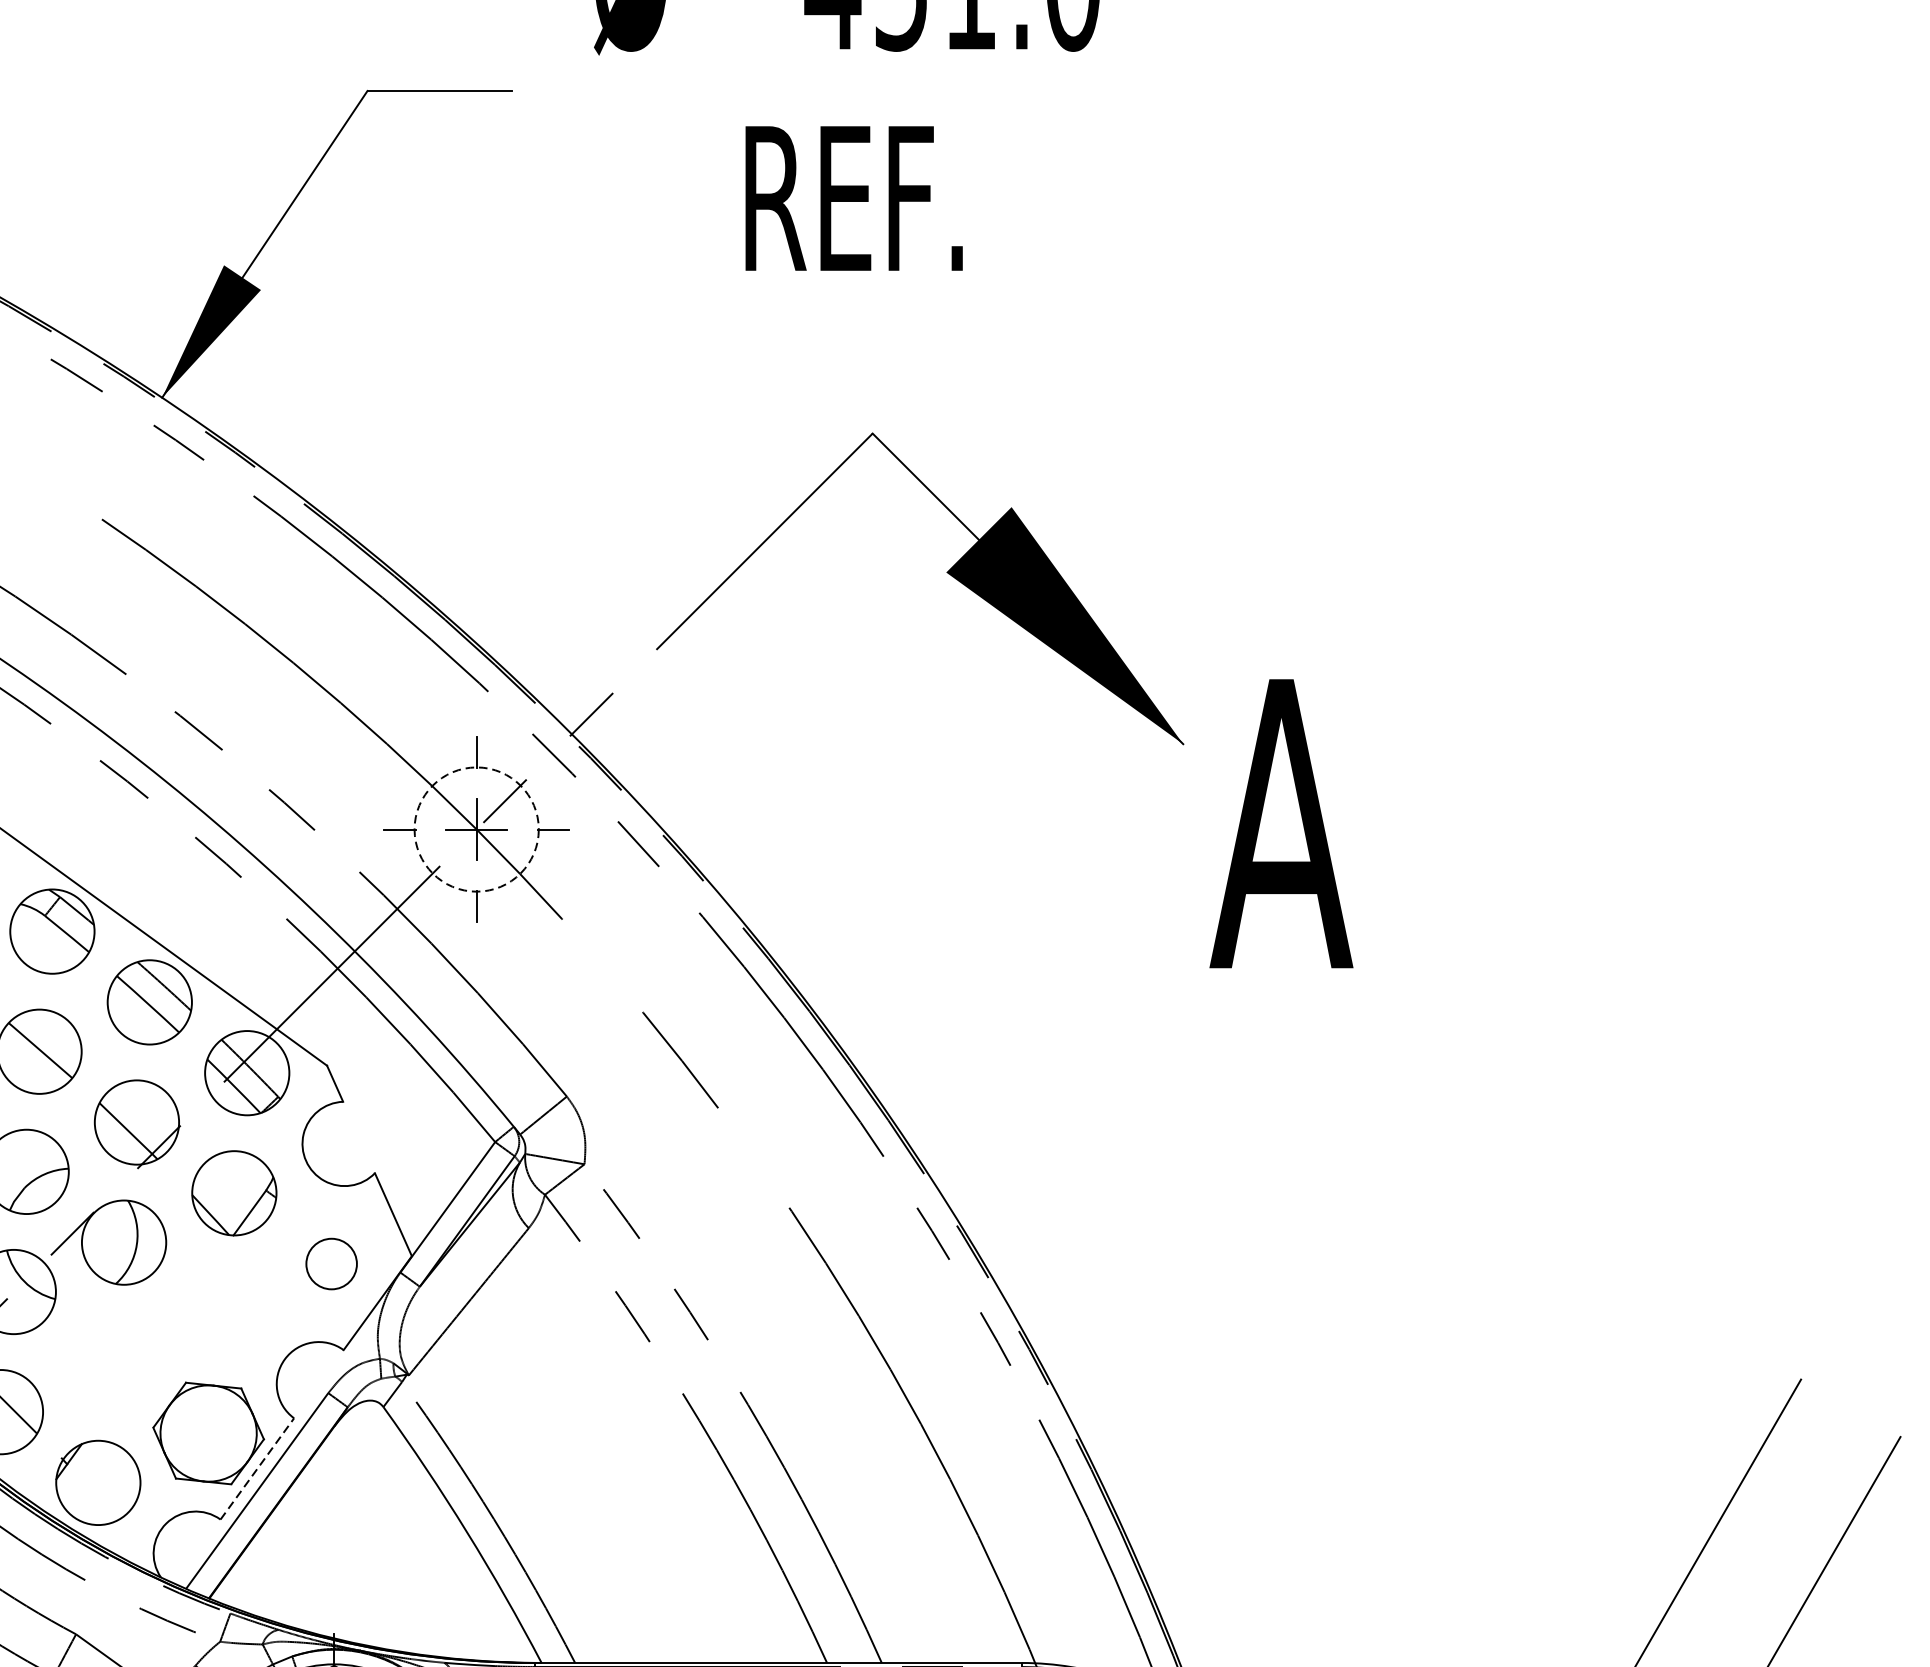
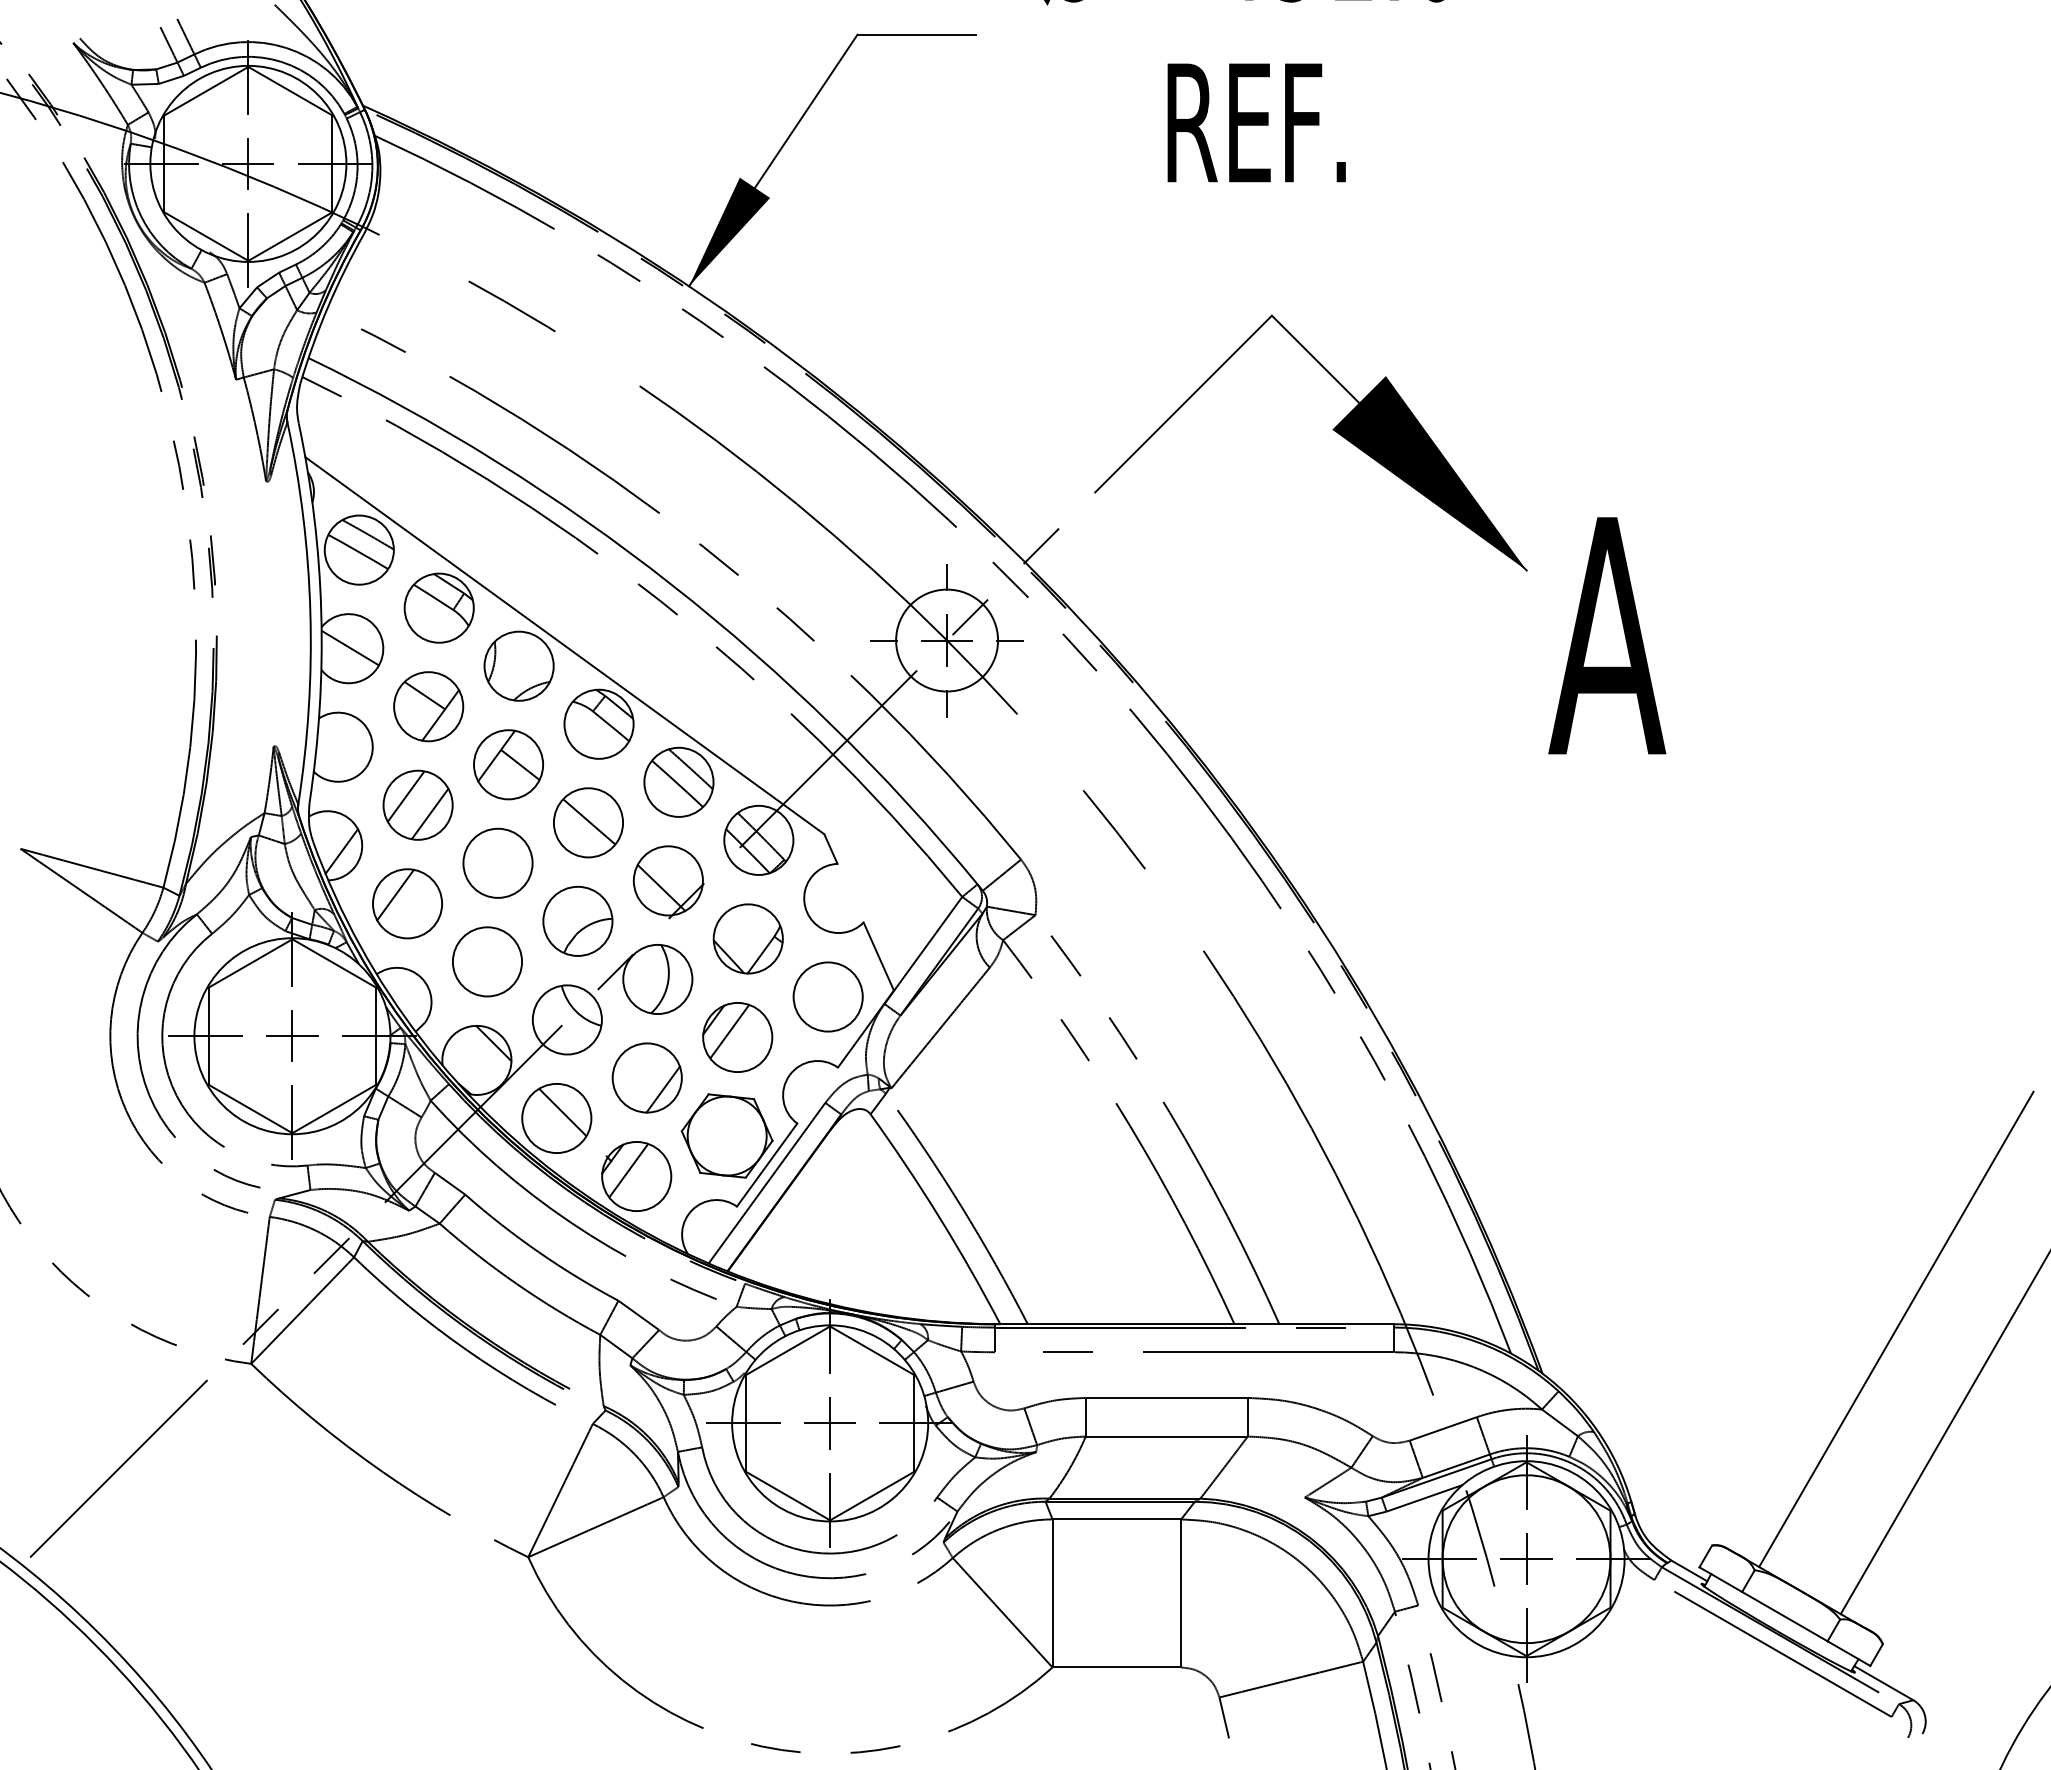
circle: (477, 829) -> (947, 640), dashed -> solid
circle: (330, 1263) -> (827, 996), size x1.67
part: (221, 1313) -> (737, 1037), added
part: (110, 1362) -> (646, 1077), added
line: (257, 1468) -> (767, 1164), dashed -> solid
line: (88, 1475) -> (628, 1170), added

